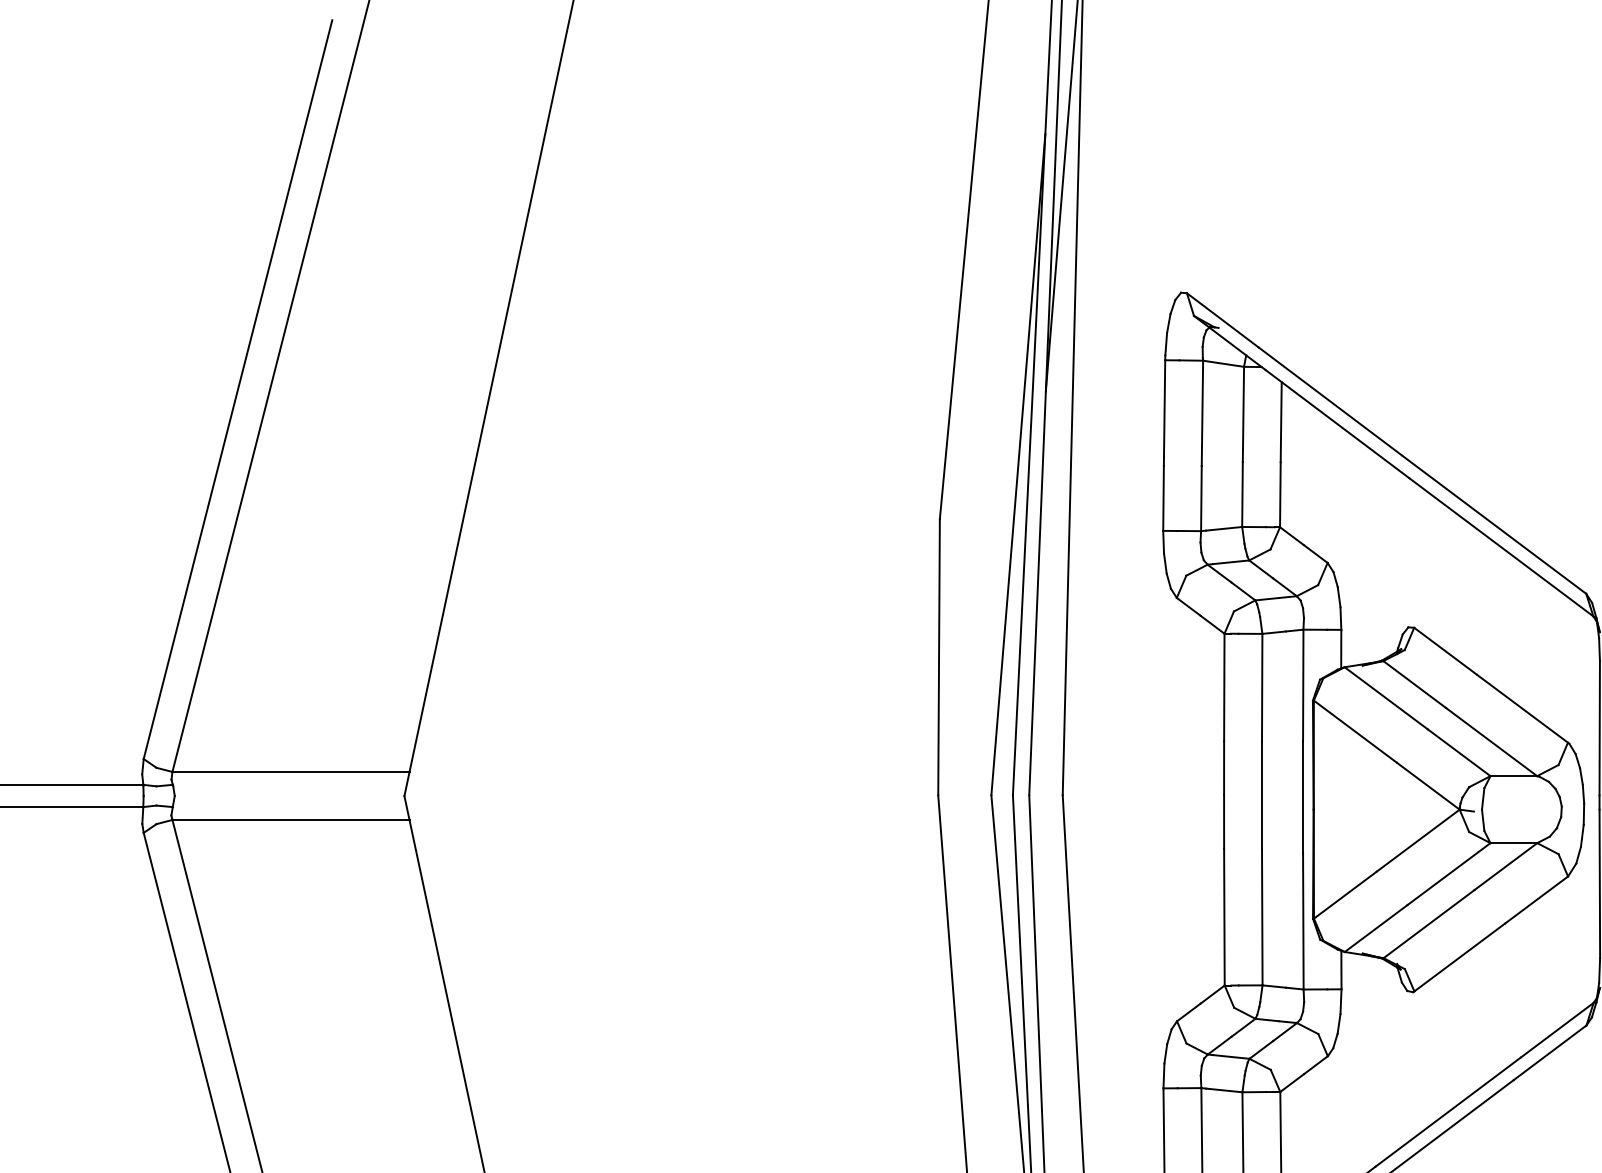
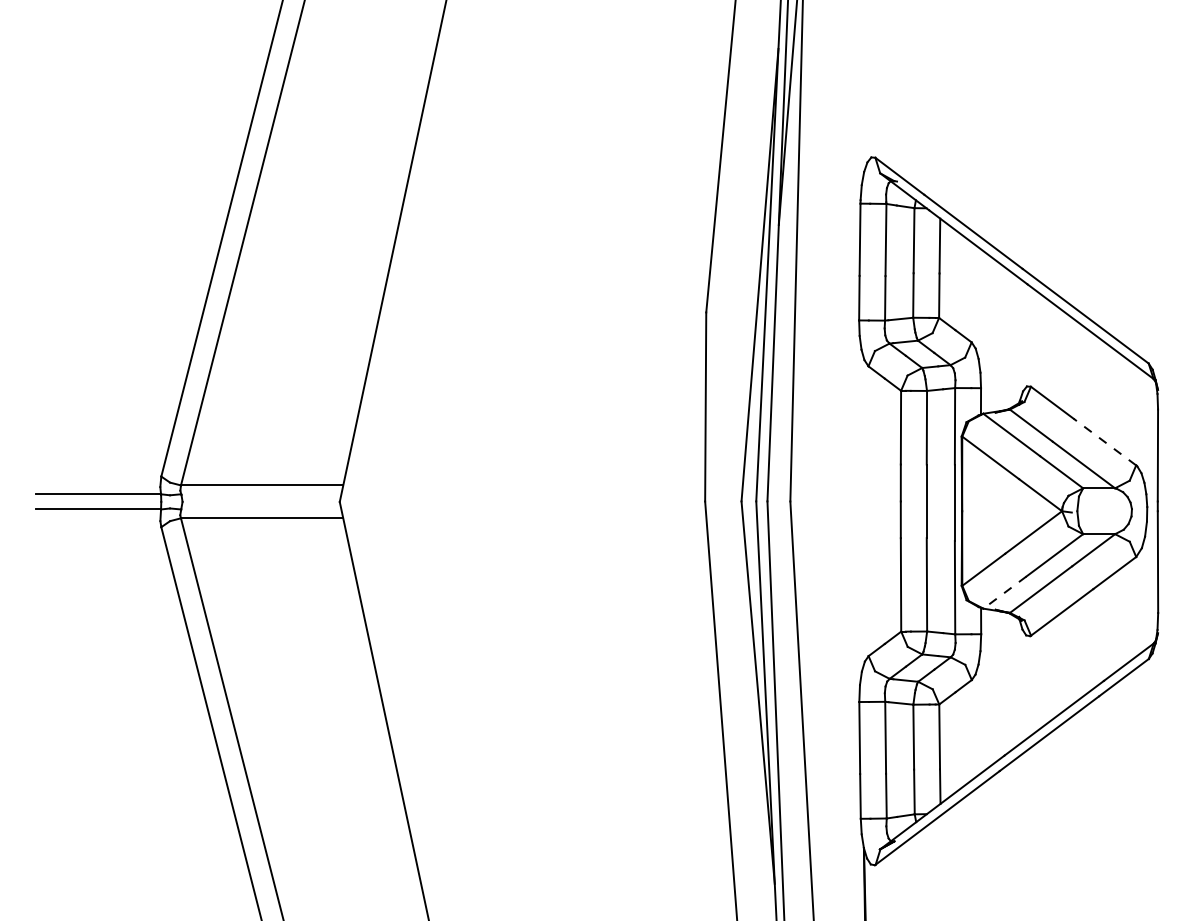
line: (1523, 709) -> (1105, 442), solid -> dashed
line: (1375, 928) -> (1004, 592), solid -> dashed

